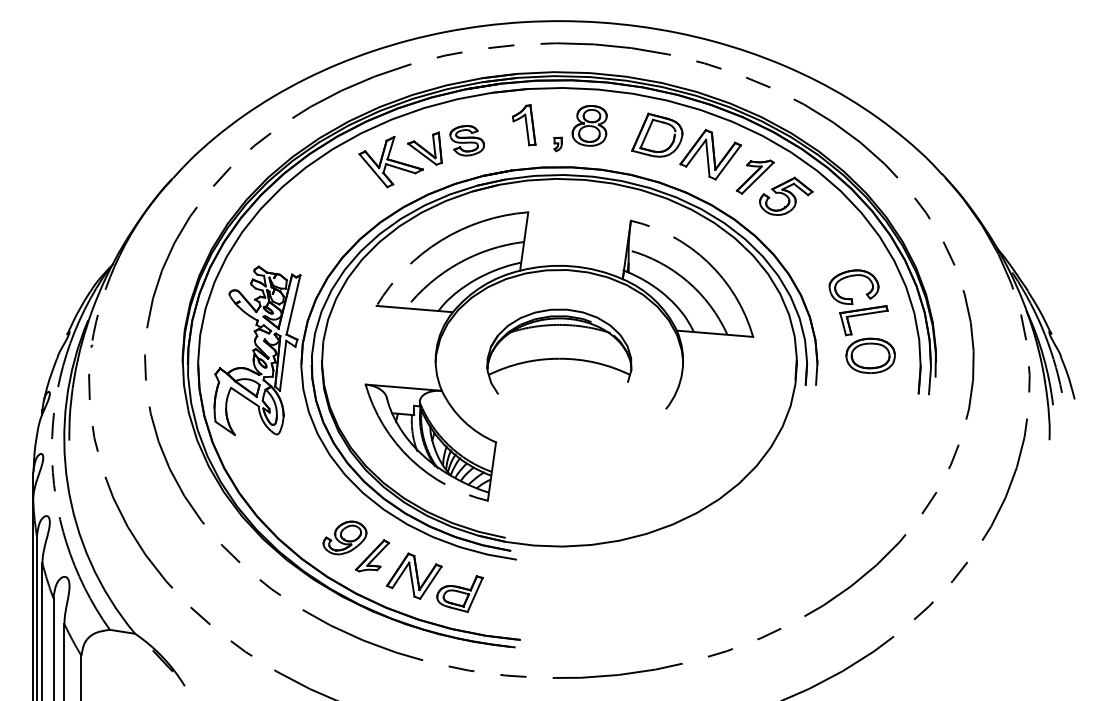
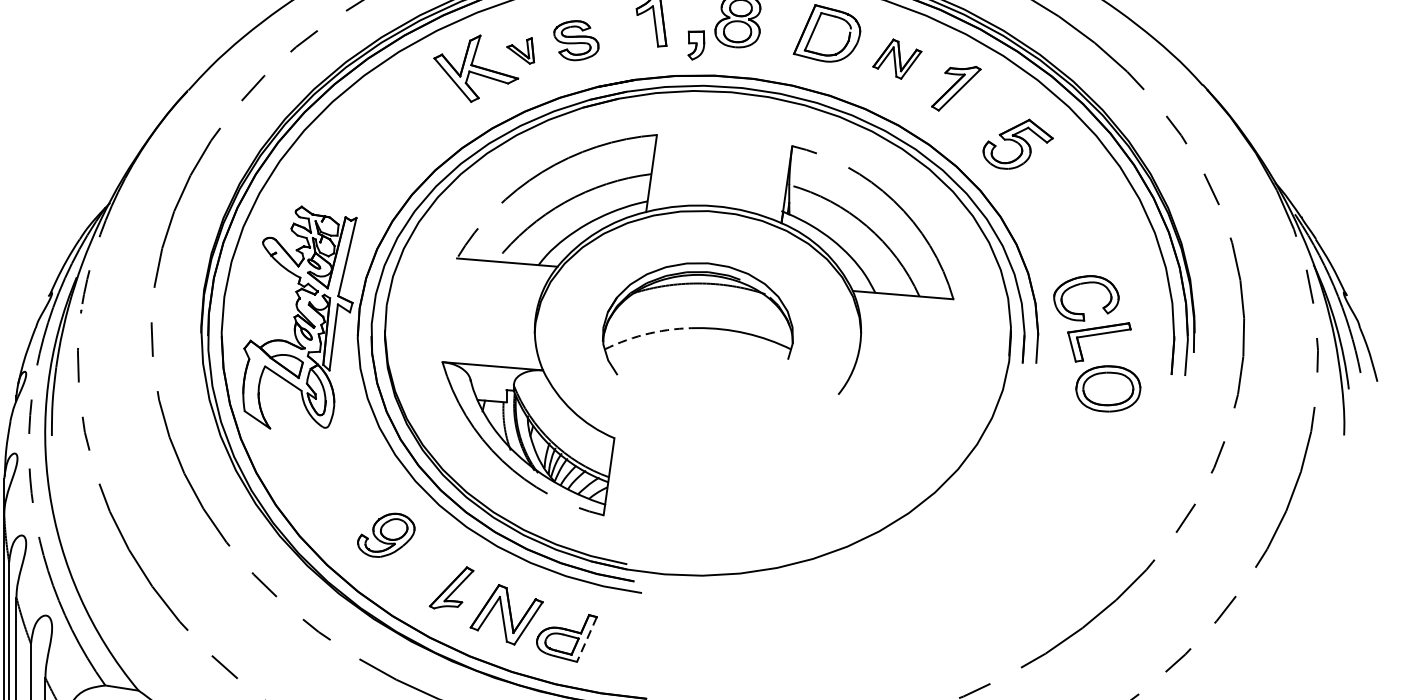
part: (557, 144) -> (695, 45), size x1.6
part: (424, 148) -> (520, 50), size x0.6
part: (710, 154) -> (897, 58), size x0.6
part: (786, 195) -> (1018, 143), moved
part: (861, 321) -> (1096, 343), moved
arc: (522, 362) -> (649, 333), solid -> dashed
part: (344, 537) -> (385, 534), moved
line: (475, 594) -> (587, 638), solid -> dashed

